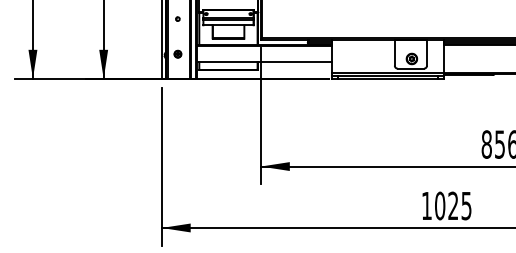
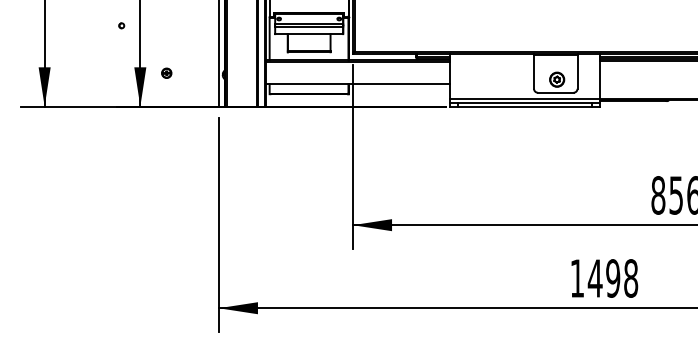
part: (177, 18) -> (121, 25), moved
part: (177, 53) -> (166, 72), moved
text: (452, 205) -> (612, 278), 1025 -> 1498

